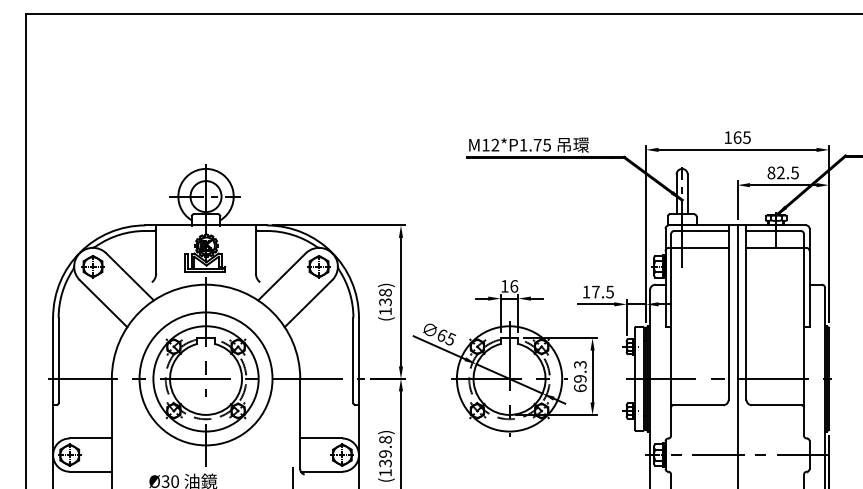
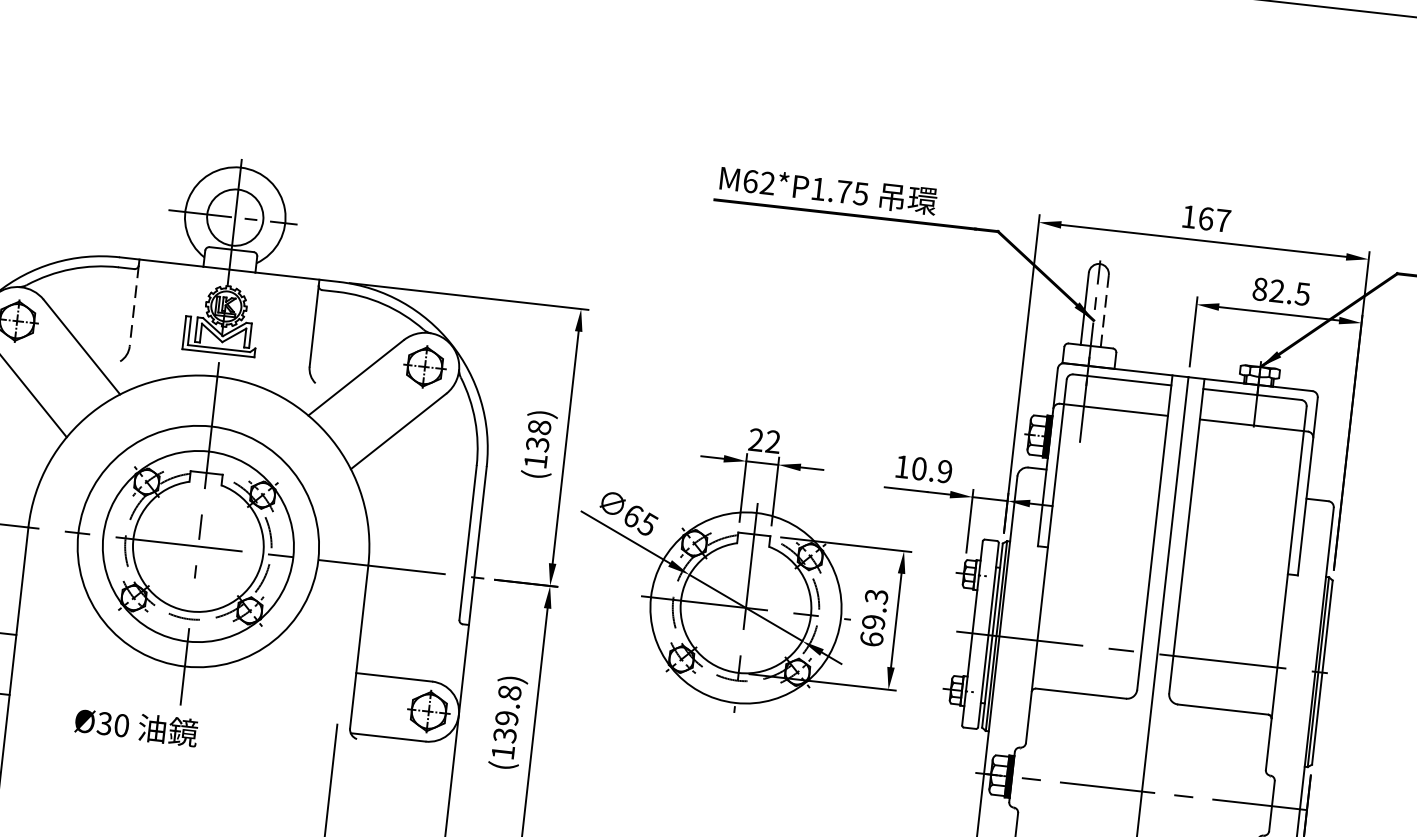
text: (746, 137) -> (1222, 220), 165 -> 167
text: (485, 144) -> (750, 180), M12*P1.75 -> M62*P1.75
line: (687, 194) -> (1104, 311), solid -> dashed
line: (156, 251) -> (134, 306), solid -> dashed
text: (509, 286) -> (764, 441), 16 -> 22
text: (602, 291) -> (931, 469), 17.5 -> 10.9

